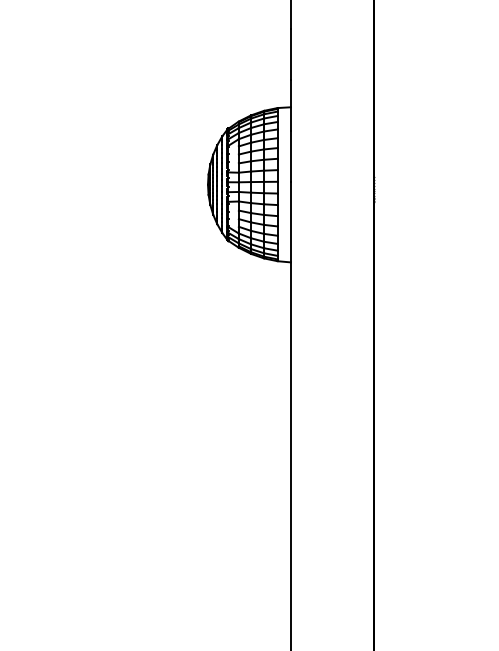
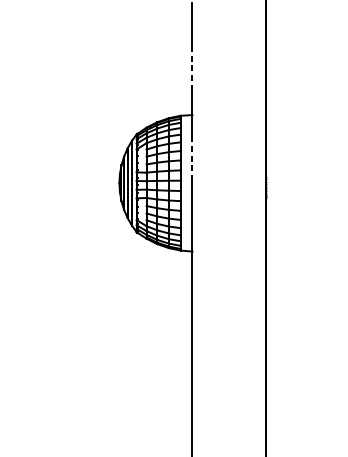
line: (290, 53) -> (192, 67), solid -> dashed
line: (290, 156) -> (192, 158), solid -> dashed

